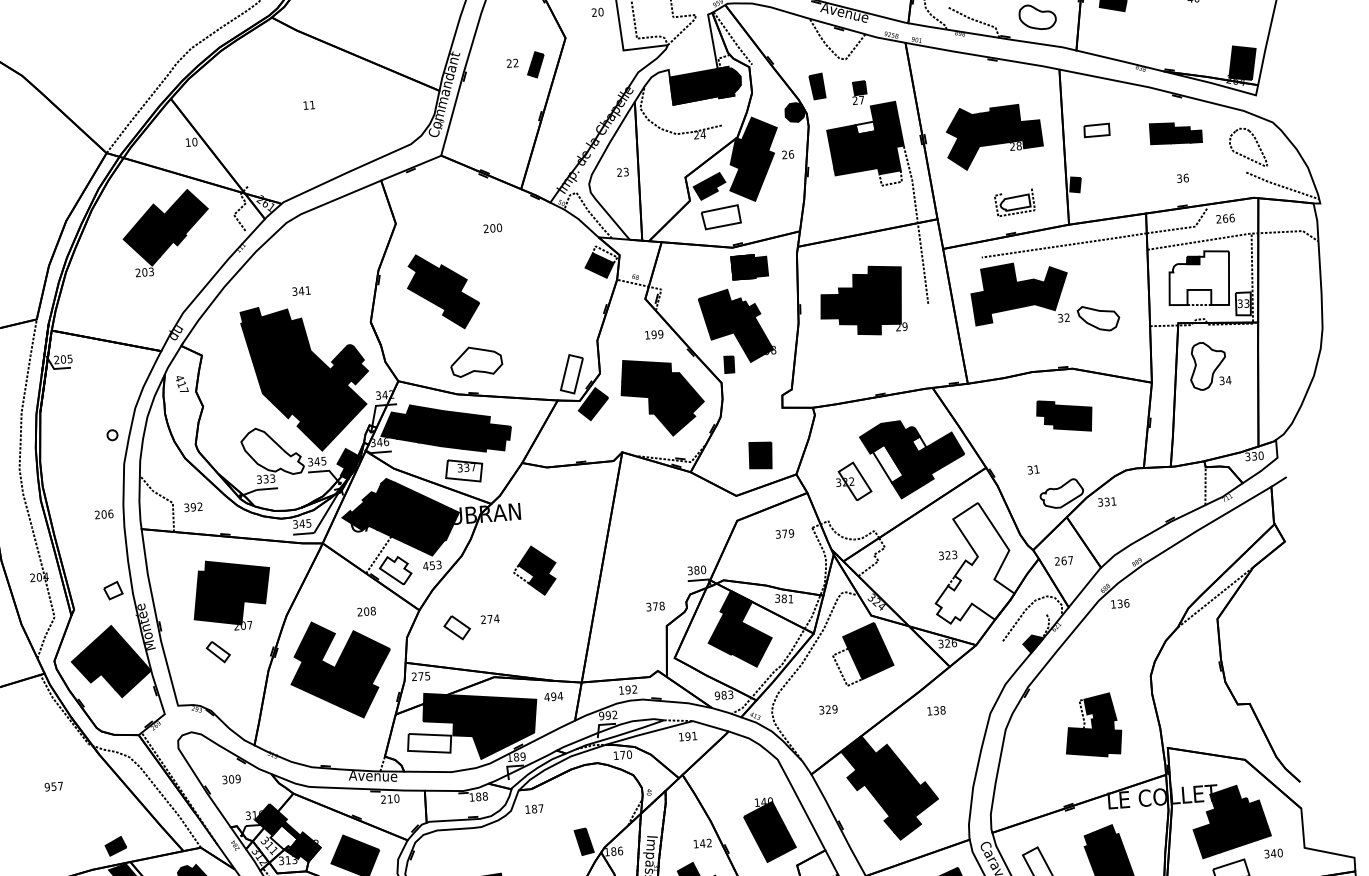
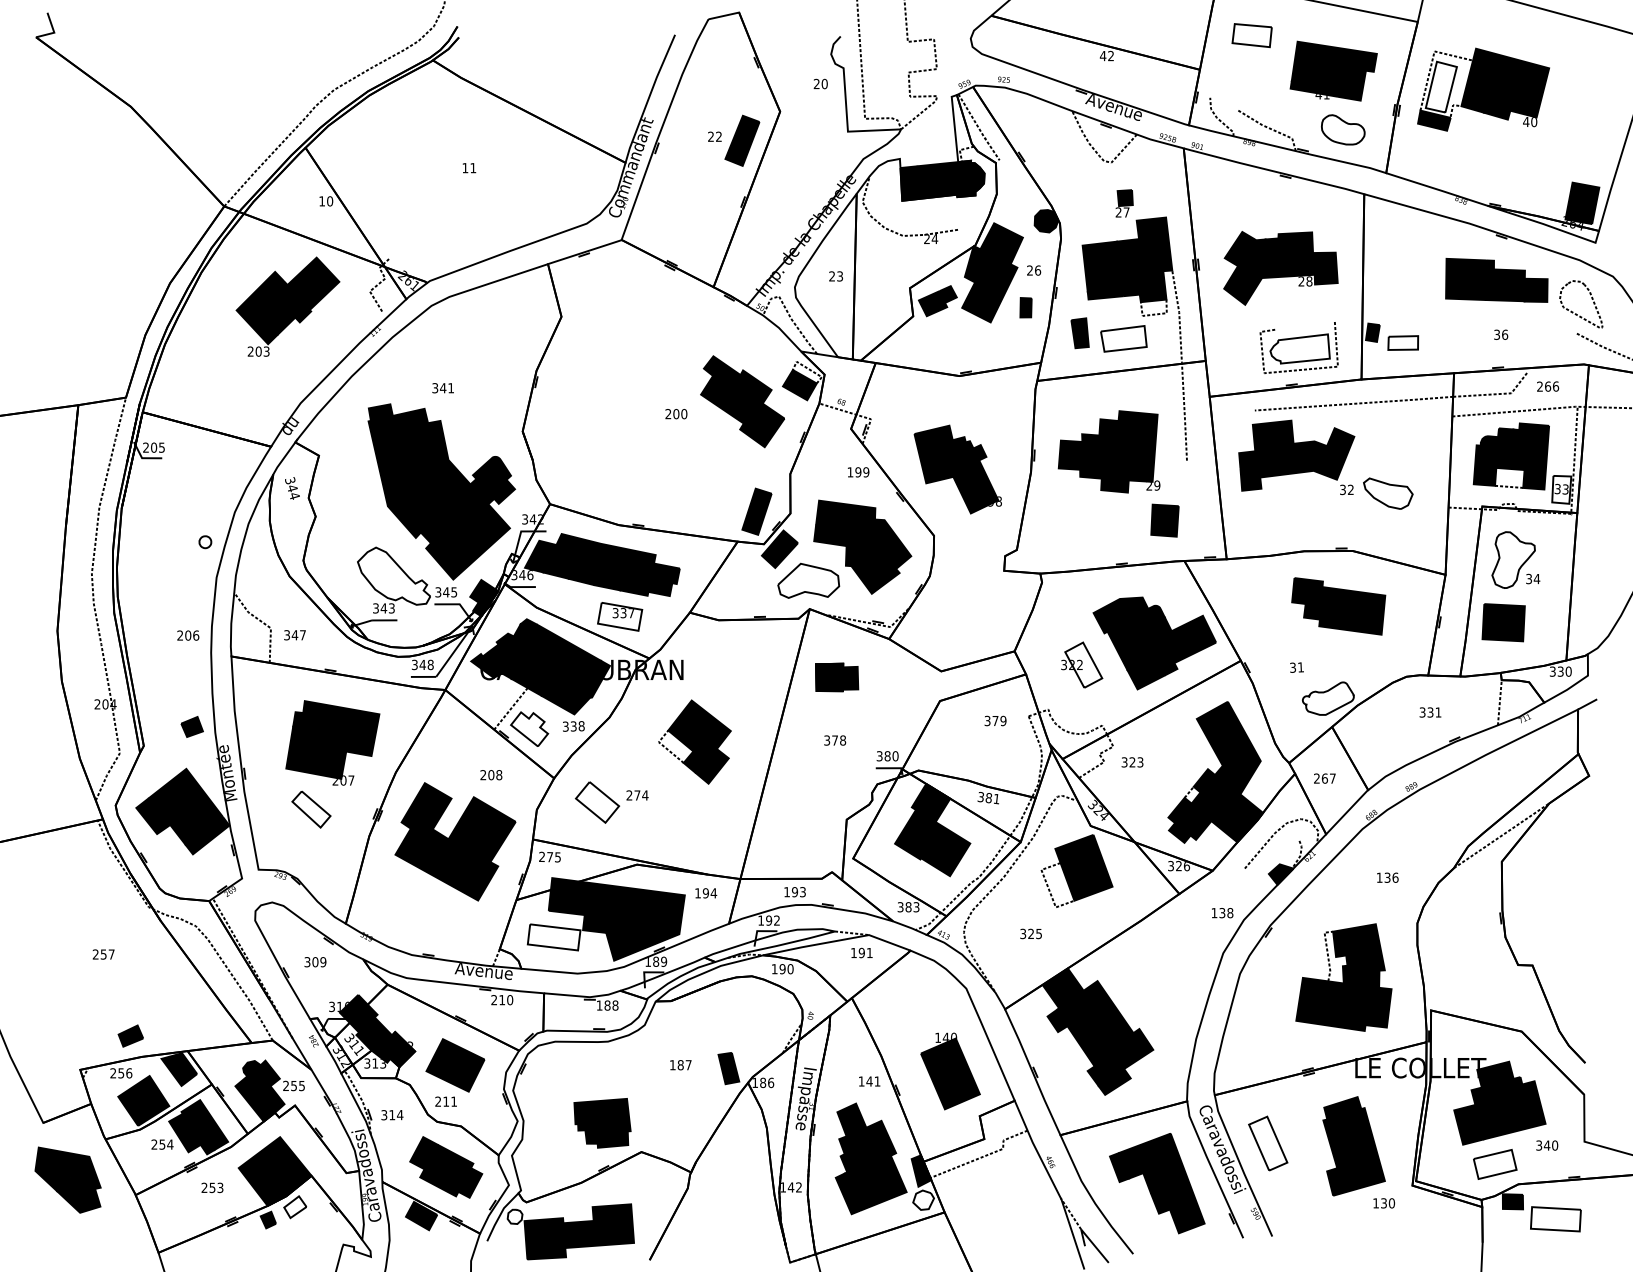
part: (535, 64) -> (742, 140), size x1.67
part: (816, 86) -> (1079, 333), moved
fill: (865, 127) -> (1128, 245), added
part: (1097, 130) -> (1403, 342), moved
part: (1175, 133) -> (1496, 280), size x1.67
part: (1014, 202) -> (1298, 347), size x1.67
part: (720, 217) -> (1123, 338), moved
text: (492, 228) -> (676, 414), moved
part: (750, 266) -> (837, 677), moved
fill: (1199, 279) -> (1511, 456), added
part: (443, 291) -> (742, 401), moved
part: (476, 361) -> (808, 580), moved
part: (728, 364) -> (1025, 307), moved
fill: (571, 374) -> (756, 511), added
text: (181, 384) -> (292, 488), 417 -> 344
part: (1064, 416) -> (1338, 606), size x1.43
part: (1203, 418) -> (1503, 622), added
fill: (918, 444) -> (1162, 626), added
part: (760, 455) -> (1164, 520), moved
fill: (888, 464) -> (1124, 647), added
text: (265, 479) -> (383, 608), 333 -> 343
text: (1107, 501) -> (1430, 712), moved
text: (196, 507) -> (298, 635), 392 -> 347
text: (308, 523) -> (430, 664), 345 -> 348
text: (948, 555) -> (1132, 762), moved
fill: (972, 561) -> (1215, 771), added
text: (432, 565) -> (573, 726), 453 -> 338
part: (534, 570) -> (694, 741), size x1.43
fill: (112, 590) -> (191, 726), added
text: (1120, 603) -> (1387, 877), moved
text: (655, 606) -> (835, 740), moved
part: (457, 627) -> (597, 802), size x1.43
part: (218, 651) -> (311, 809), size x1.43
text: (634, 689) -> (802, 892), 192 -> 193
text: (717, 696) -> (900, 907), 983 -> 383
text: (546, 697) -> (697, 893), 494 -> 194
text: (835, 708) -> (1039, 933), 329 -> 325
text: (936, 711) -> (1222, 913), moved
text: (601, 715) -> (761, 920), 992 -> 192
part: (1092, 726) -> (1343, 977), size x1.43
text: (622, 755) -> (782, 969), 170 -> 190
text: (47, 787) -> (95, 954), 957 -> 257
text: (534, 809) -> (680, 1065), moved
fill: (284, 837) -> (372, 1036), added
text: (709, 843) -> (877, 1081), 142 -> 141
part: (115, 845) -> (130, 1035), moved

